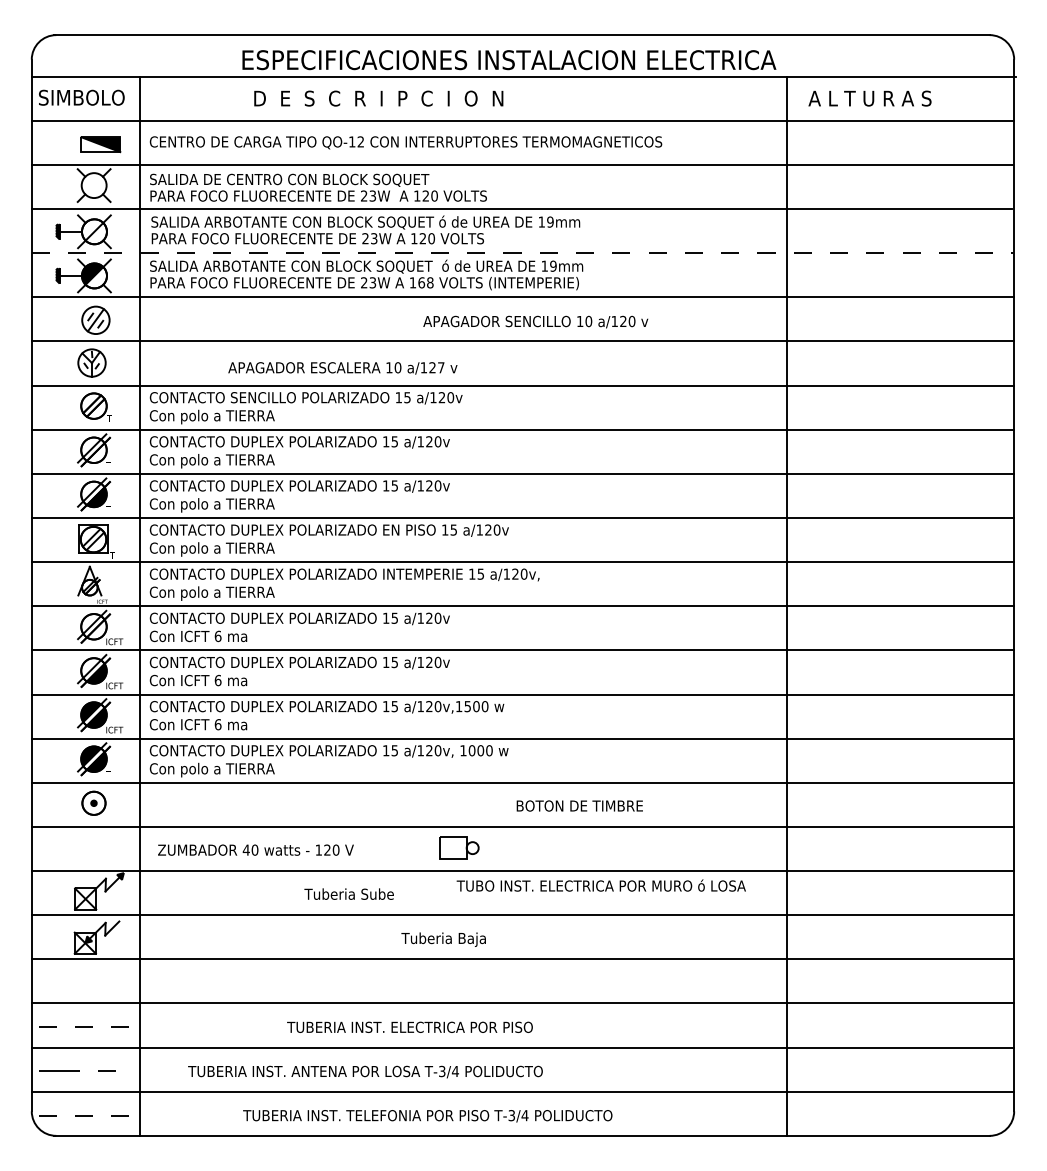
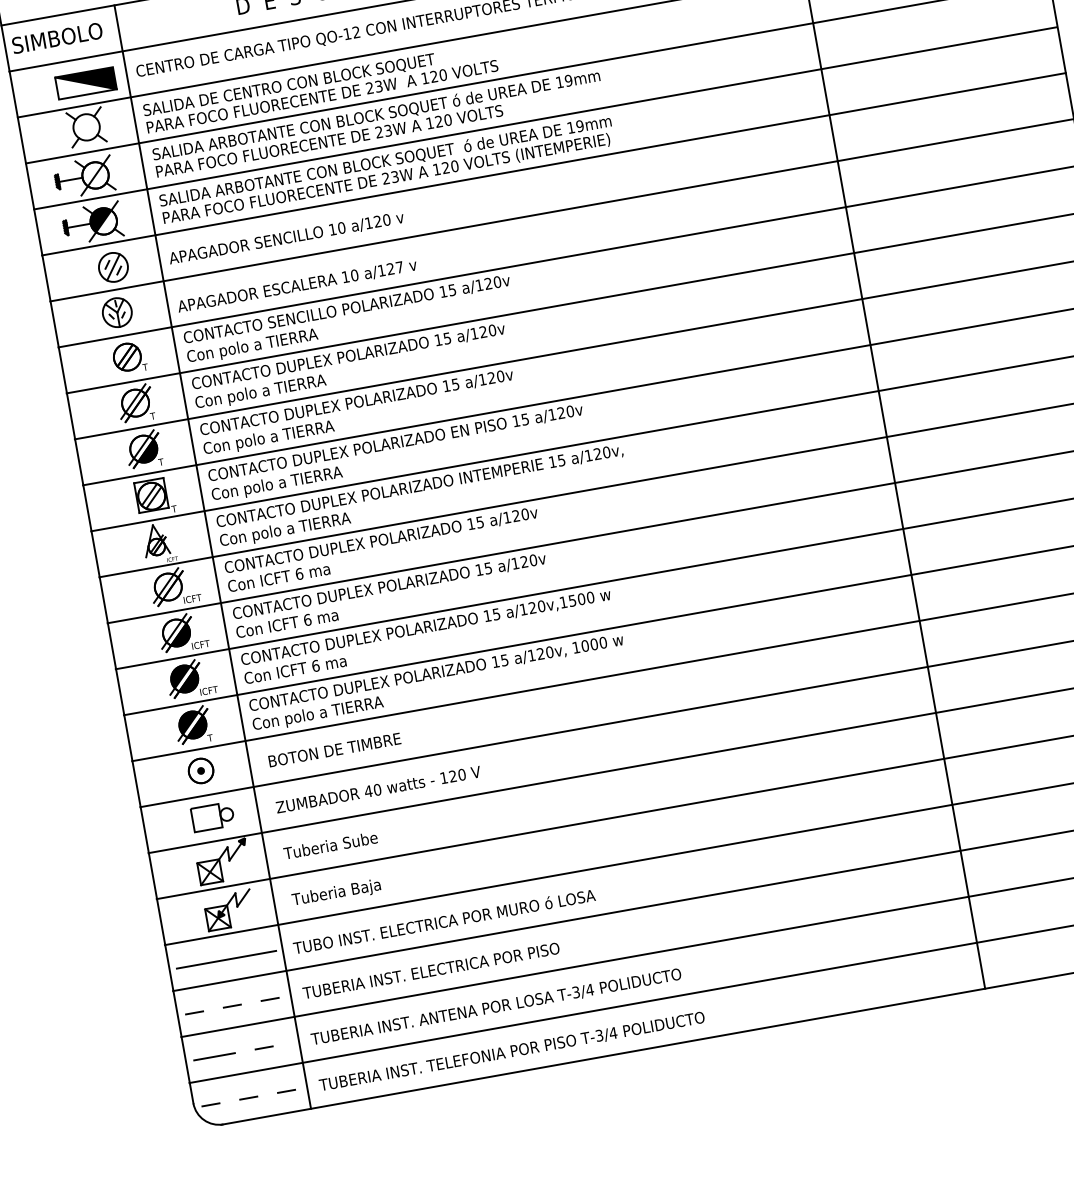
part: (100, 144) -> (85, 83), size x1.43
line: (522, 253) -> (545, 118), dashed -> solid
text: (425, 282) -> (449, 166), 168 -> 120
text: (535, 321) -> (286, 237), moved
text: (342, 368) -> (296, 286), moved
text: (579, 805) -> (334, 749), moved
part: (459, 847) -> (212, 816), moved
text: (600, 885) -> (443, 921), moved
text: (348, 893) -> (329, 844), moved
text: (443, 939) -> (336, 893), moved
line: (85, 983) -> (225, 960), added
text: (409, 1026) -> (430, 969), moved
text: (365, 1071) -> (496, 1006), moved
text: (427, 1116) -> (511, 1052), moved

